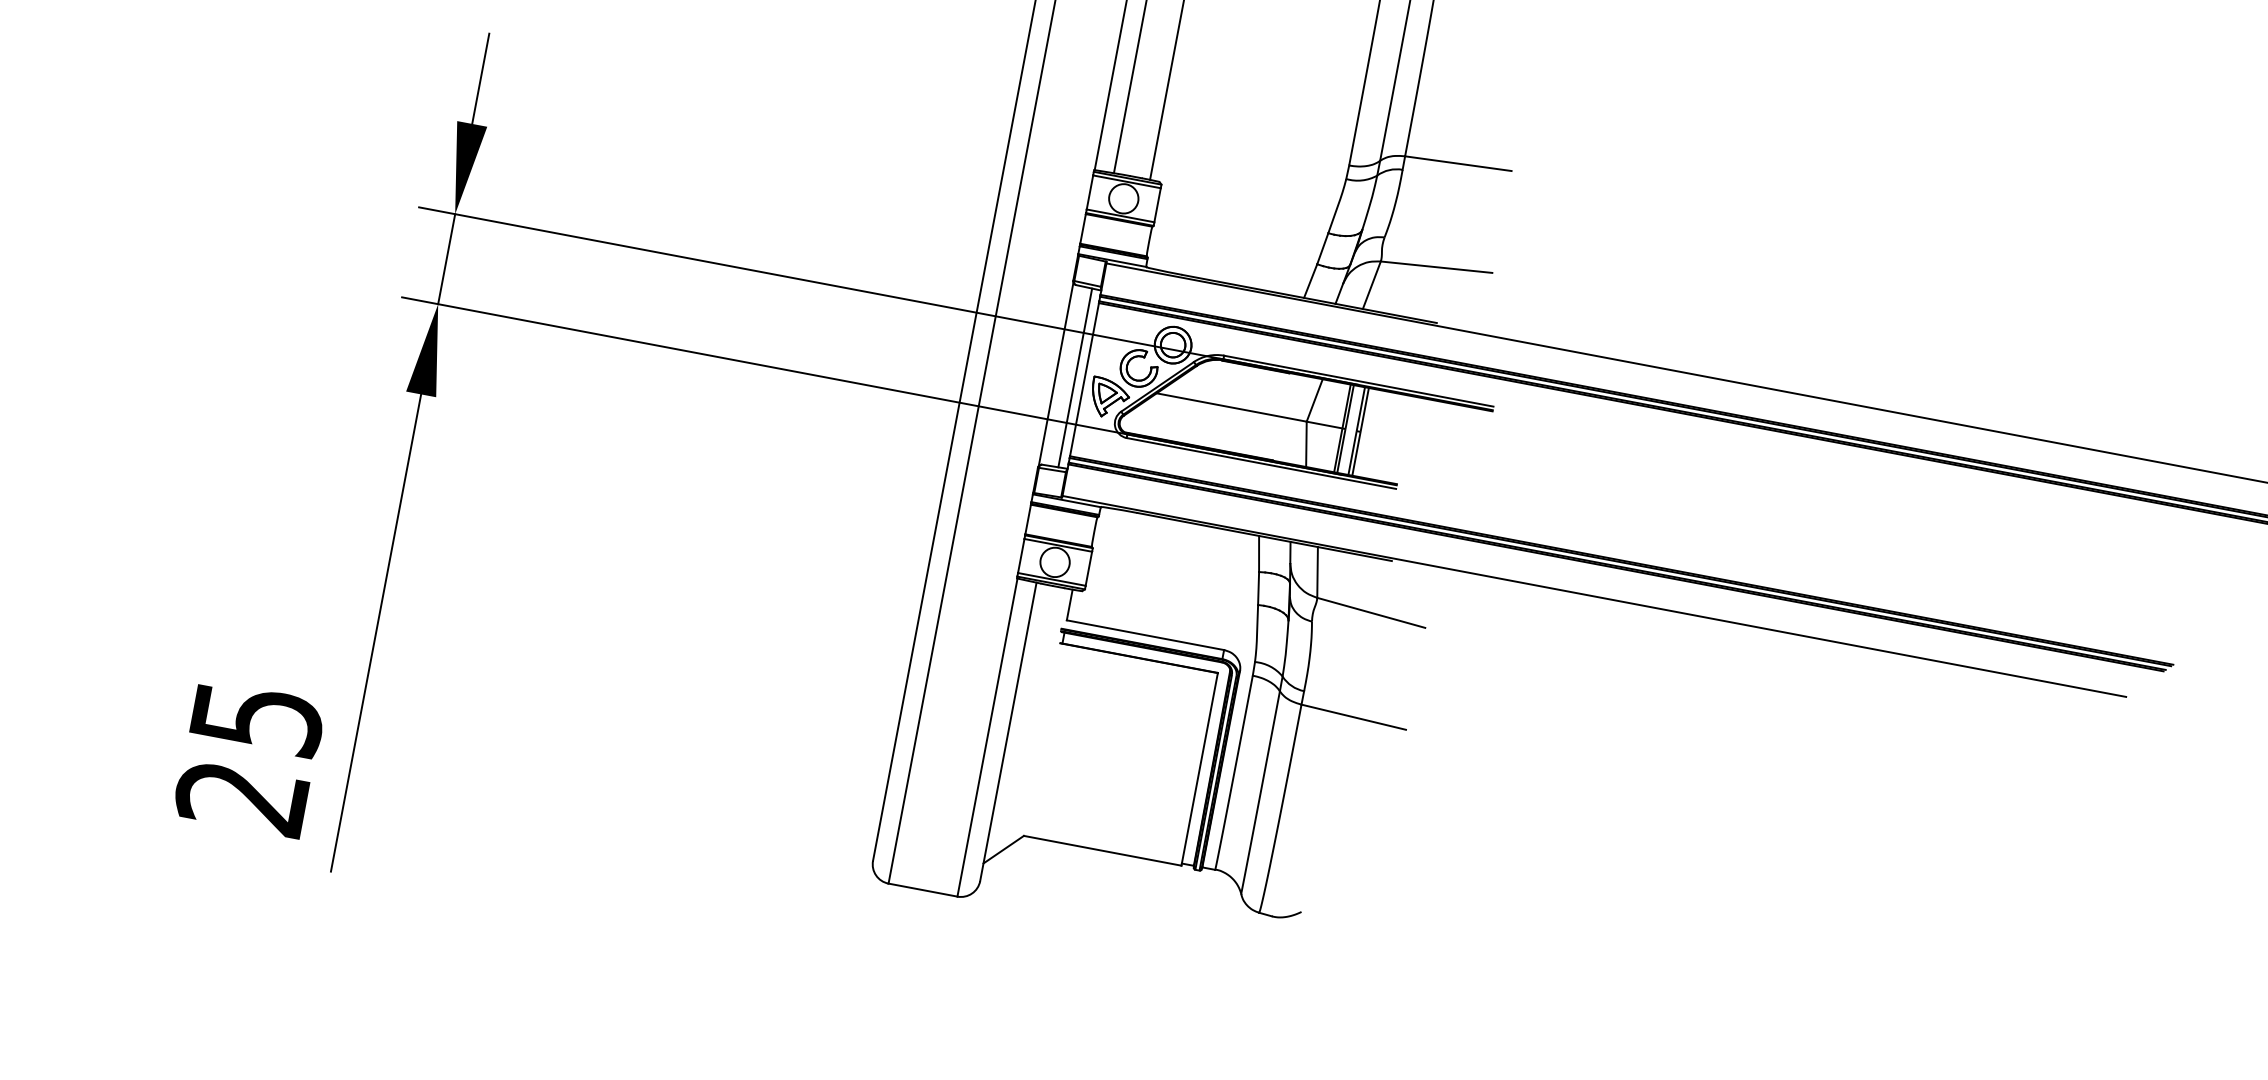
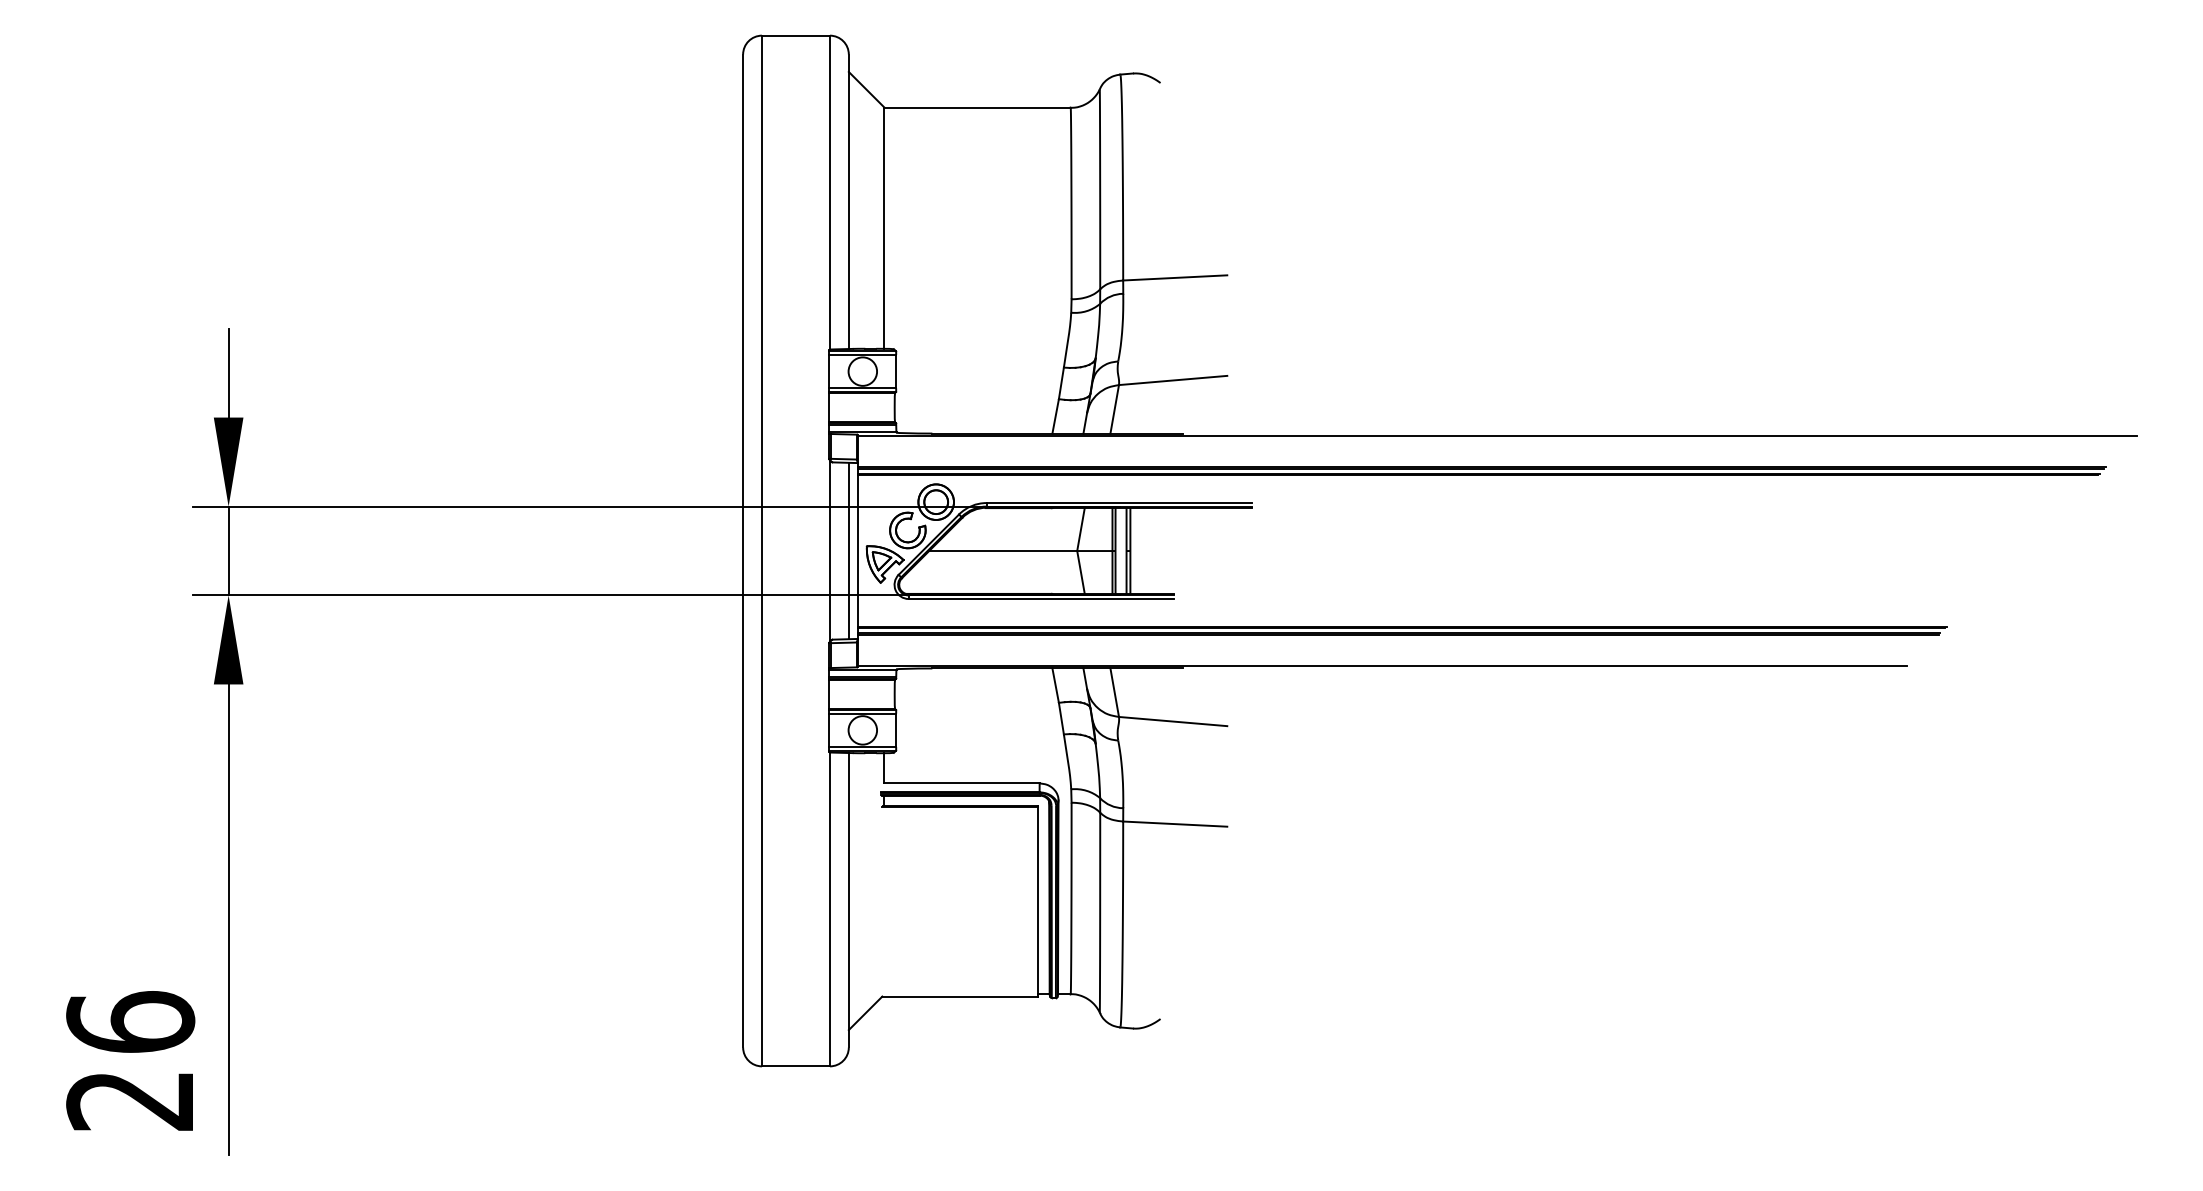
text: (257, 717) -> (130, 1021), 25 -> 26

